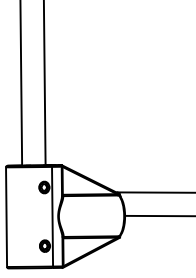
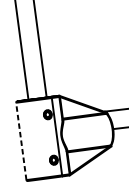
line: (6, 217) -> (21, 141), solid -> dashed

